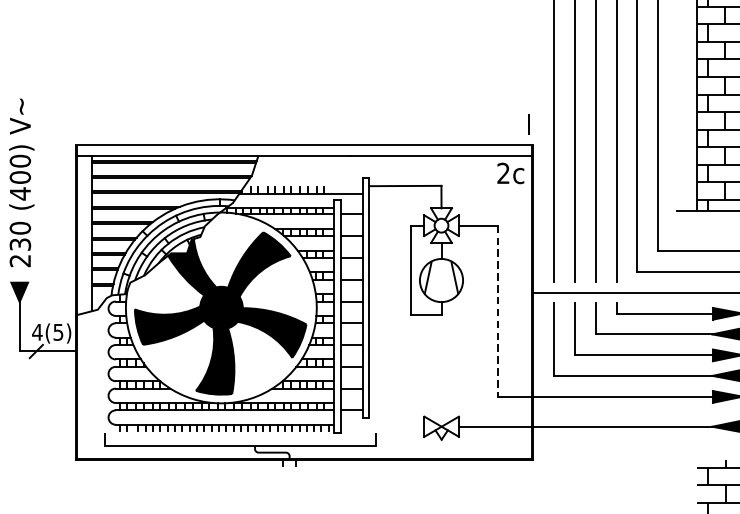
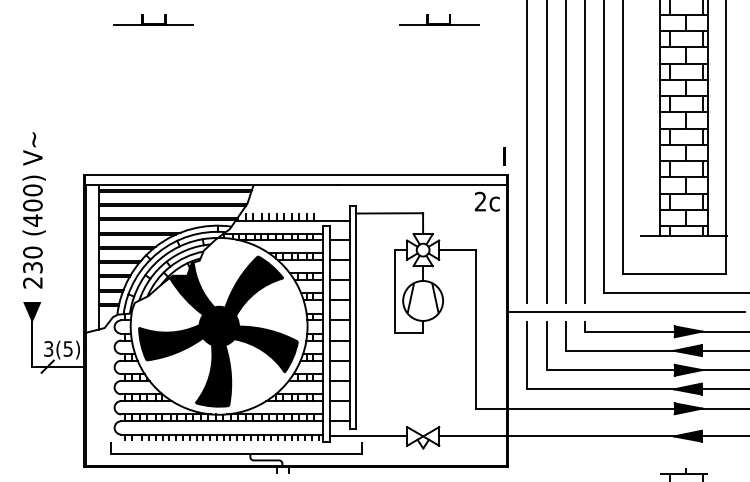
line: (498, 311) -> (475, 329), dashed -> solid
text: (37, 331) -> (48, 348), 4(5) -> 3(5)
line: (382, 426) -> (368, 436), added

